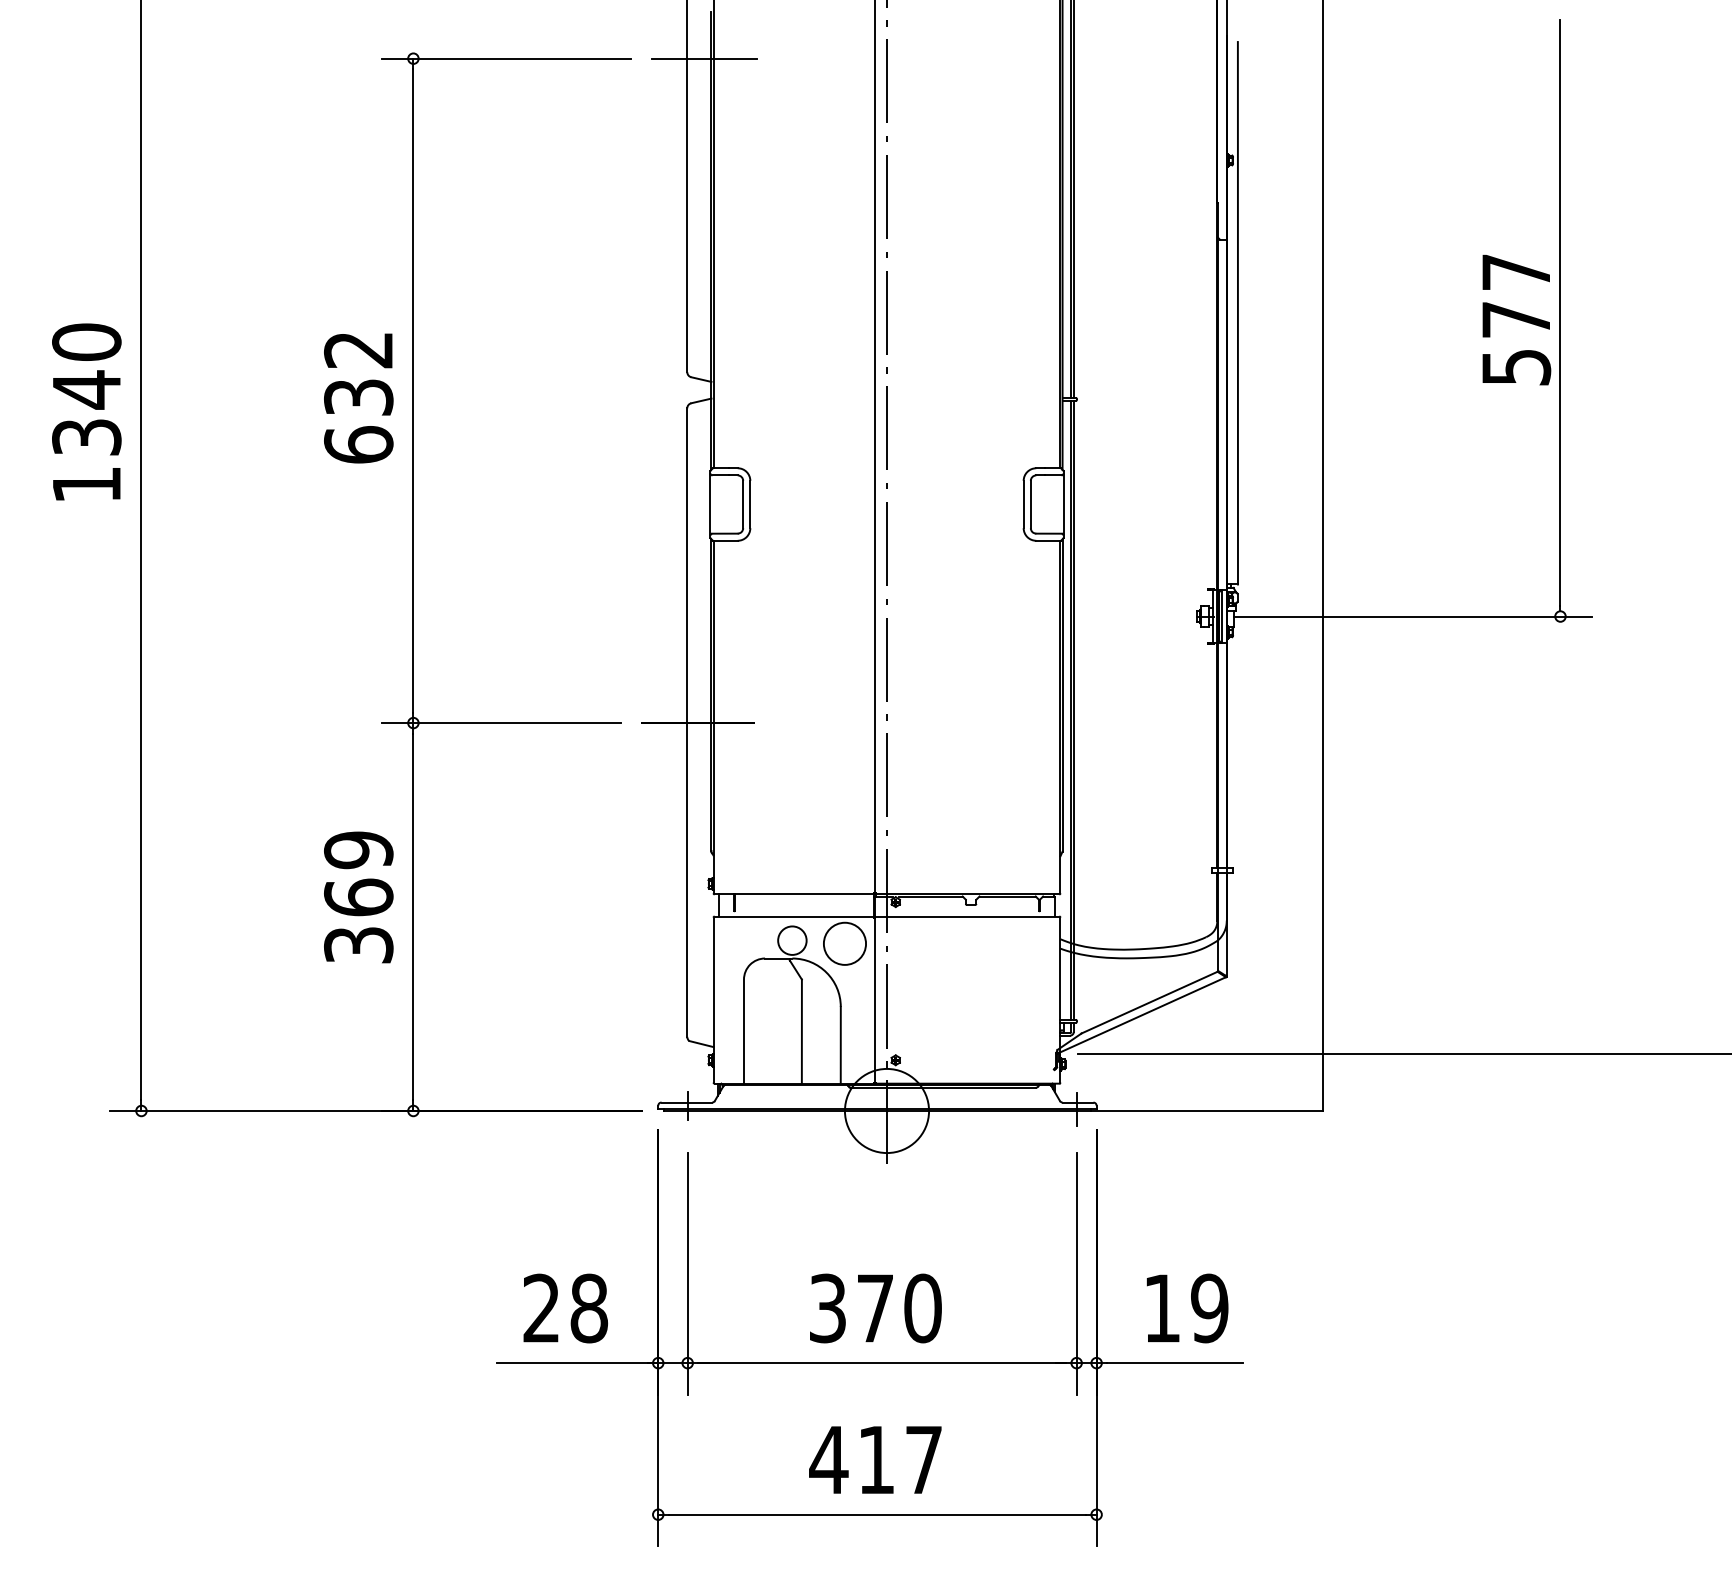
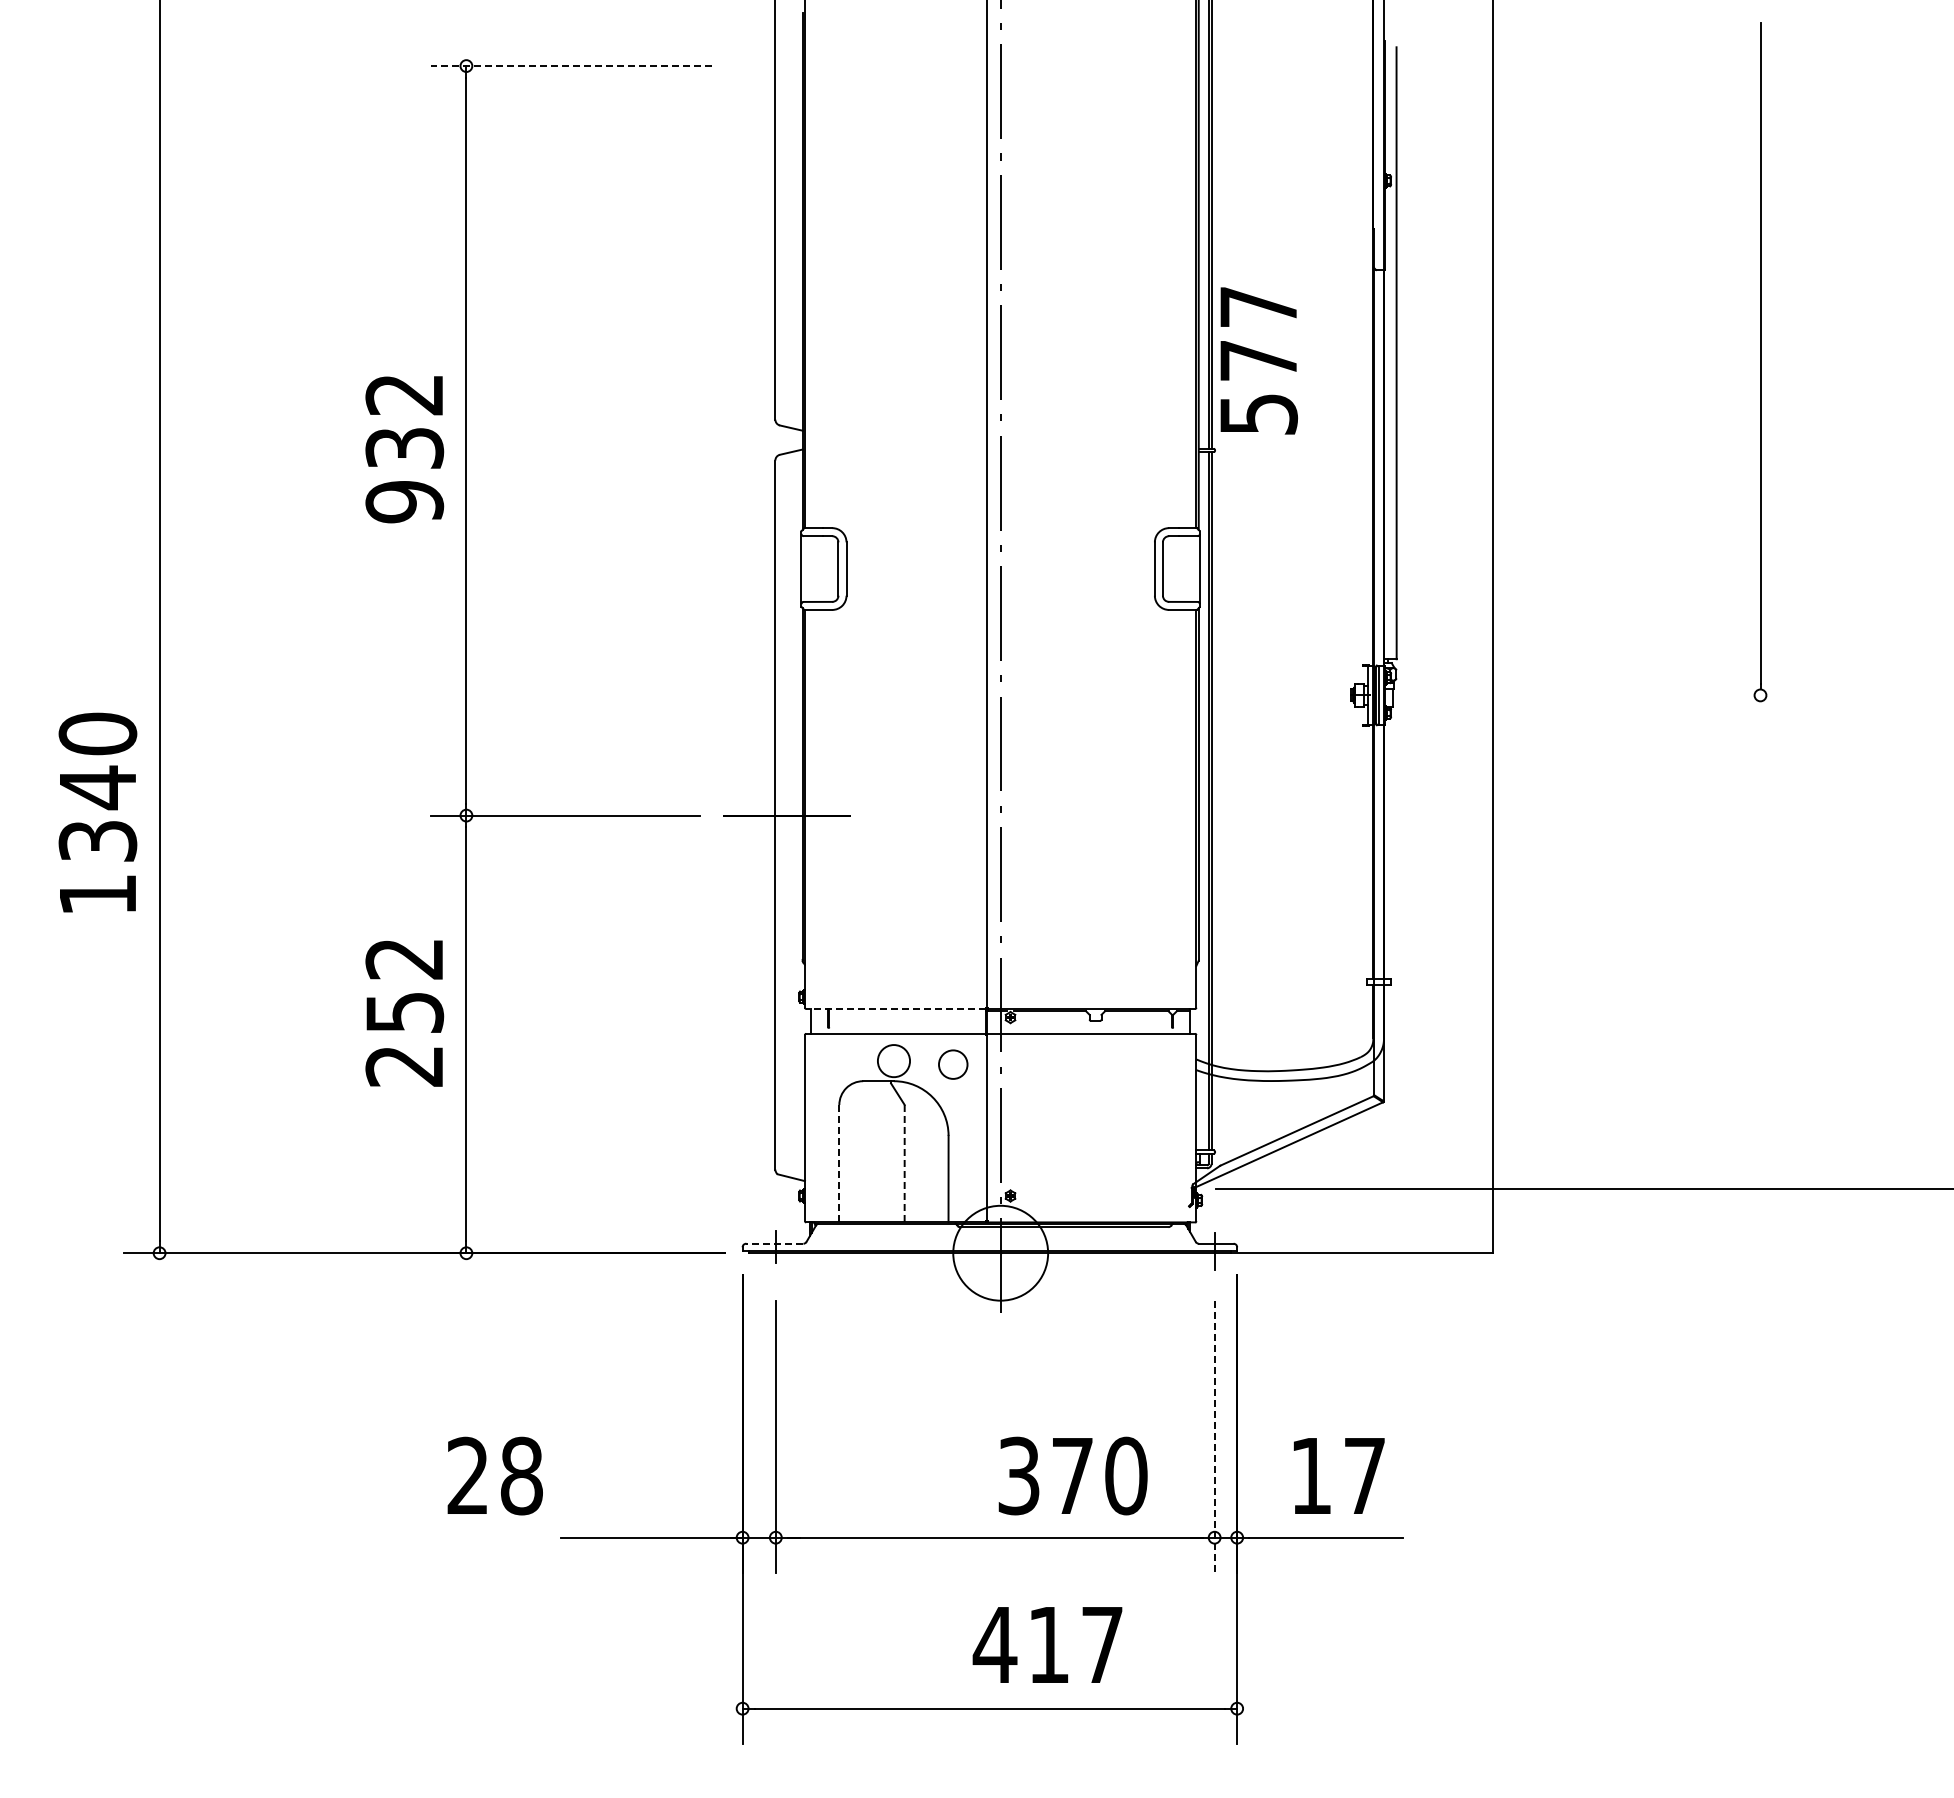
line: (506, 59) -> (571, 66), solid -> dashed
line: (704, 59) -> (794, 66), removed
text: (1516, 319) -> (1258, 360), moved
text: (86, 411) -> (97, 812), moved
text: (358, 444) -> (404, 501), 632 -> 932
line: (1412, 616) -> (1593, 695), removed
line: (793, 894) -> (895, 1008), solid -> dashed
text: (358, 897) -> (404, 1012), 369 -> 252
circle: (845, 943) -> (953, 1064), size x0.6
line: (744, 1031) -> (839, 1163), solid -> dashed
line: (801, 1031) -> (904, 1163), solid -> dashed
line: (686, 1102) -> (774, 1243), solid -> dashed
line: (1076, 1274) -> (1214, 1437), solid -> dashed
text: (565, 1308) -> (494, 1475), moved
text: (875, 1308) -> (1072, 1475), moved
text: (1209, 1308) -> (1364, 1475), 19 -> 17
text: (875, 1459) -> (1047, 1644), moved

